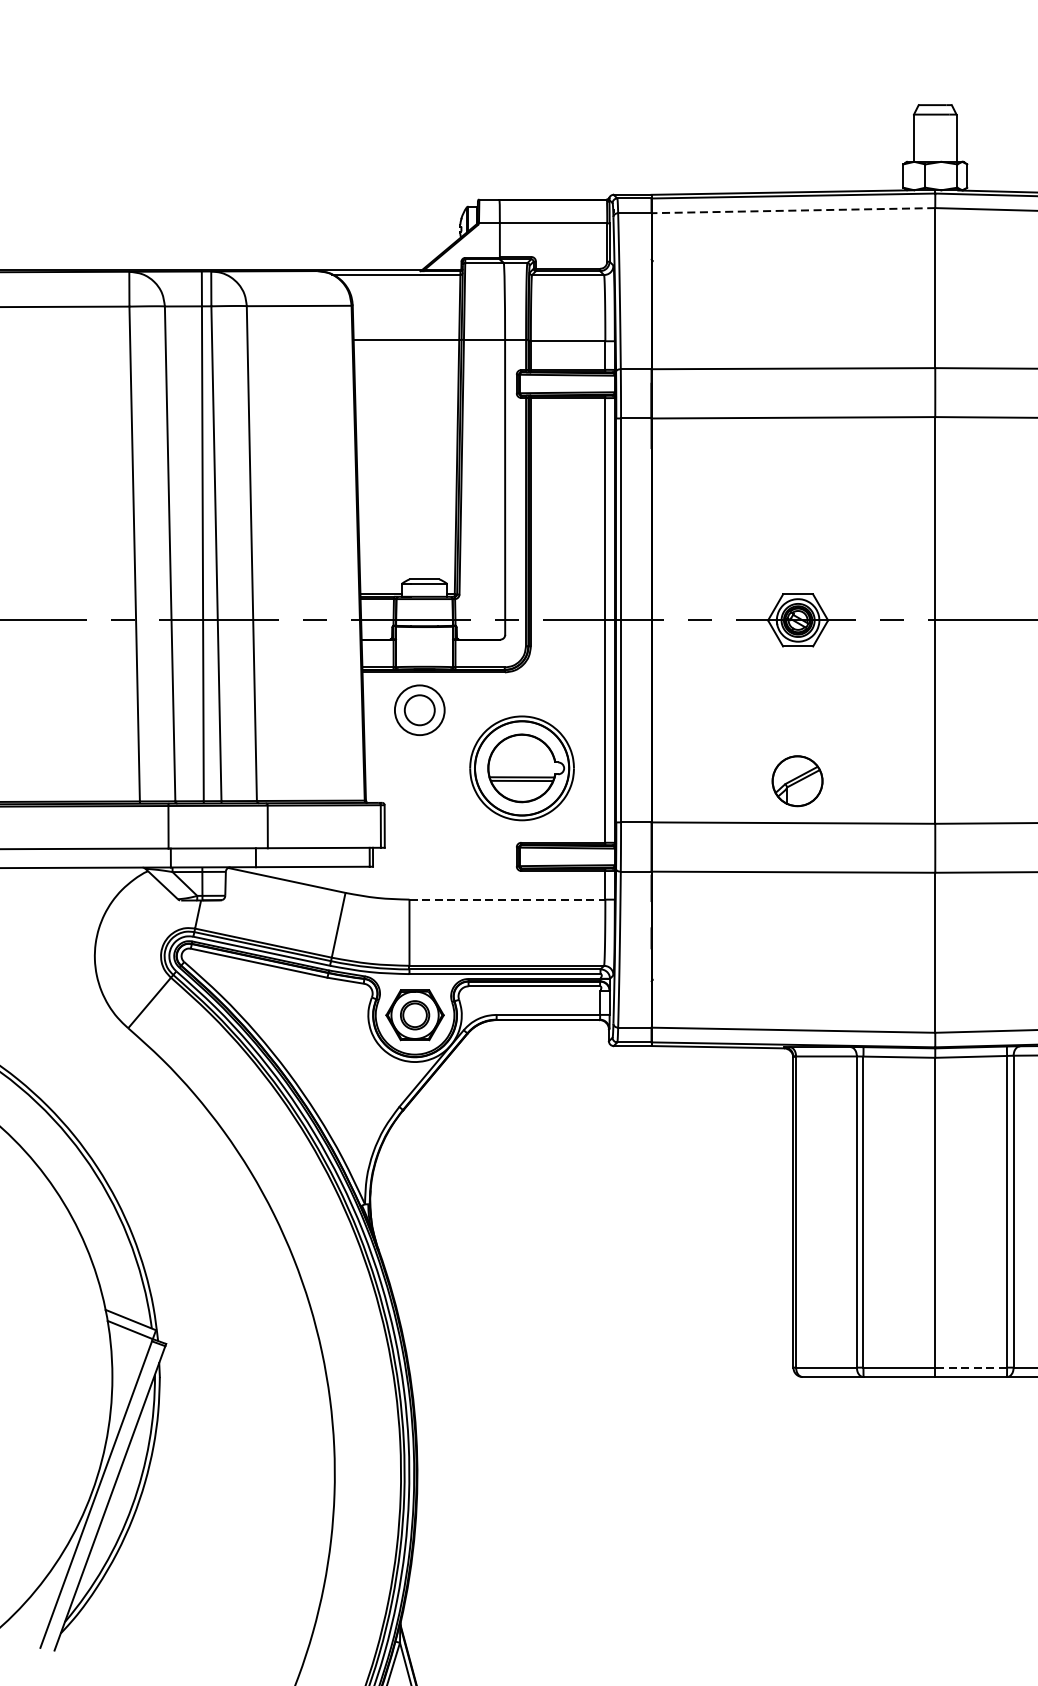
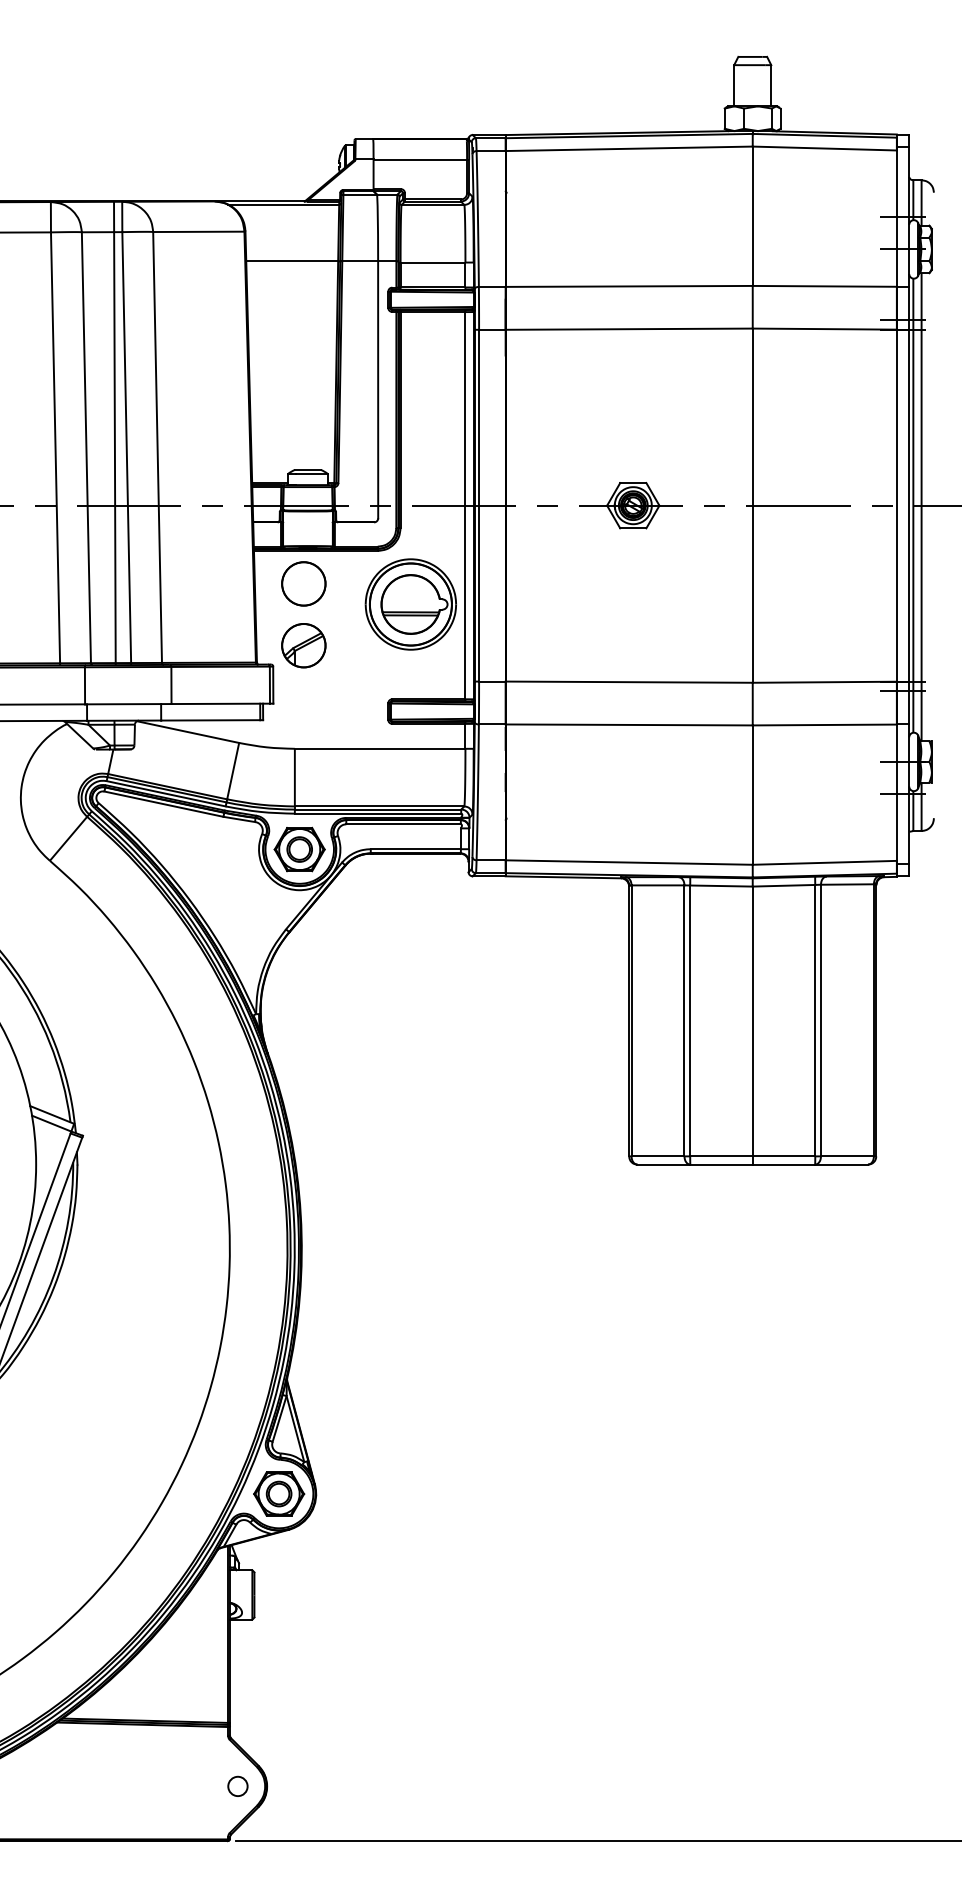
line: (793, 210) -> (629, 148), dashed -> solid
circle: (419, 709) -> (303, 583), size x1.67
part: (521, 768) -> (410, 604), moved
part: (797, 780) -> (303, 645), moved
line: (507, 899) -> (380, 748), dashed -> solid
line: (970, 1367) -> (783, 1156), dashed -> solid

